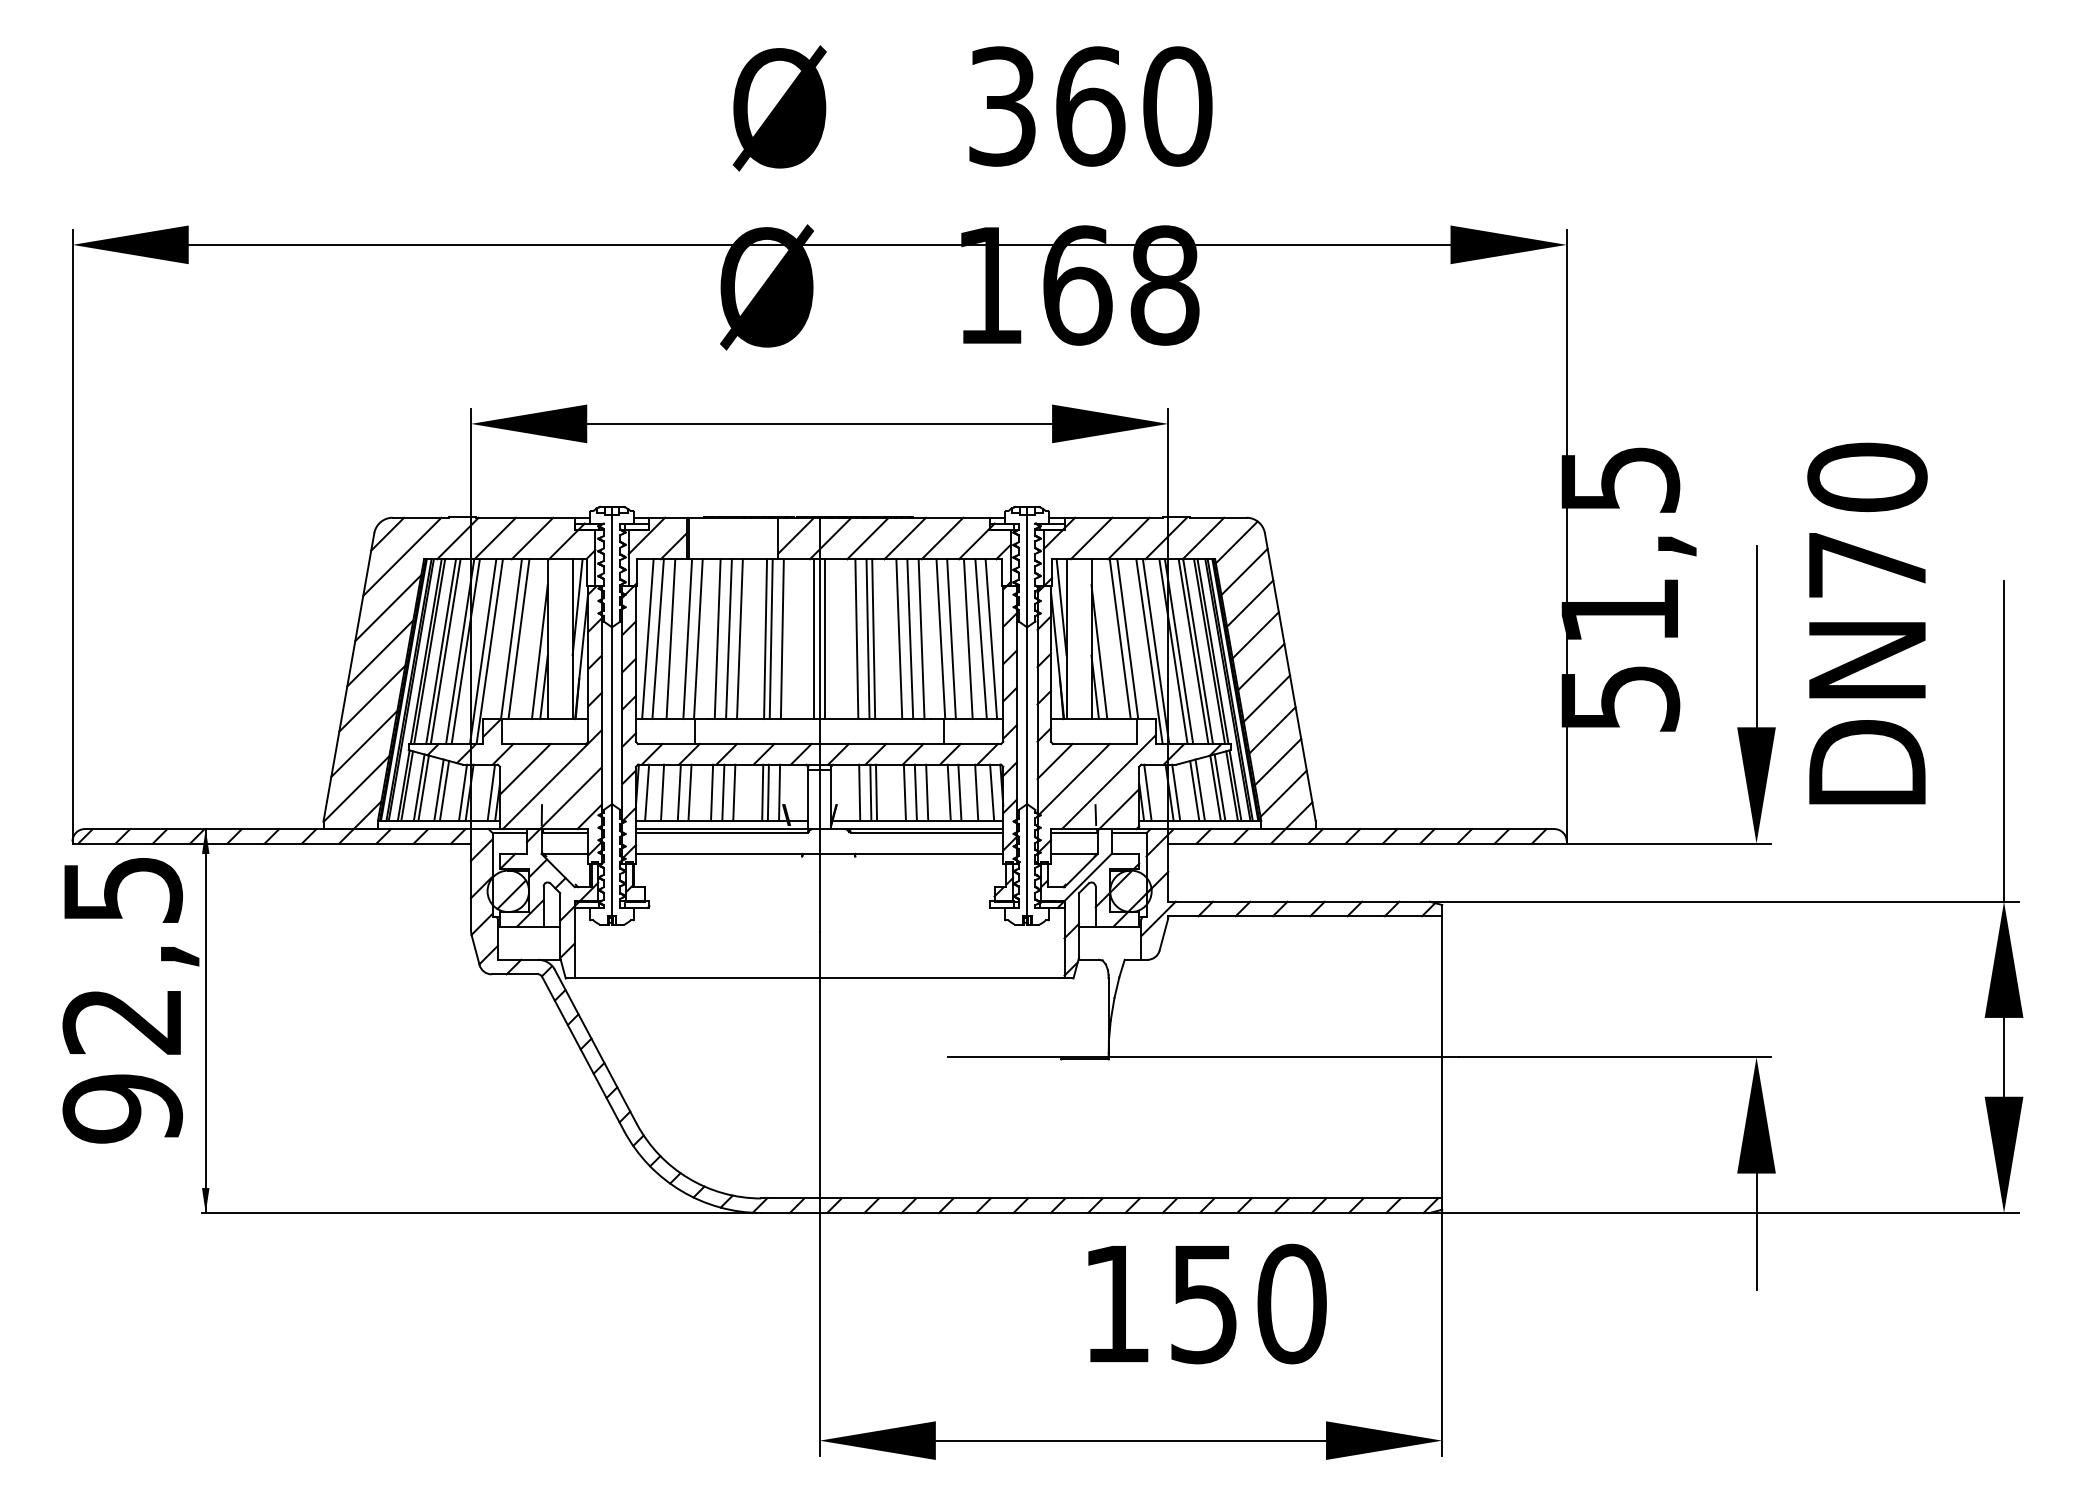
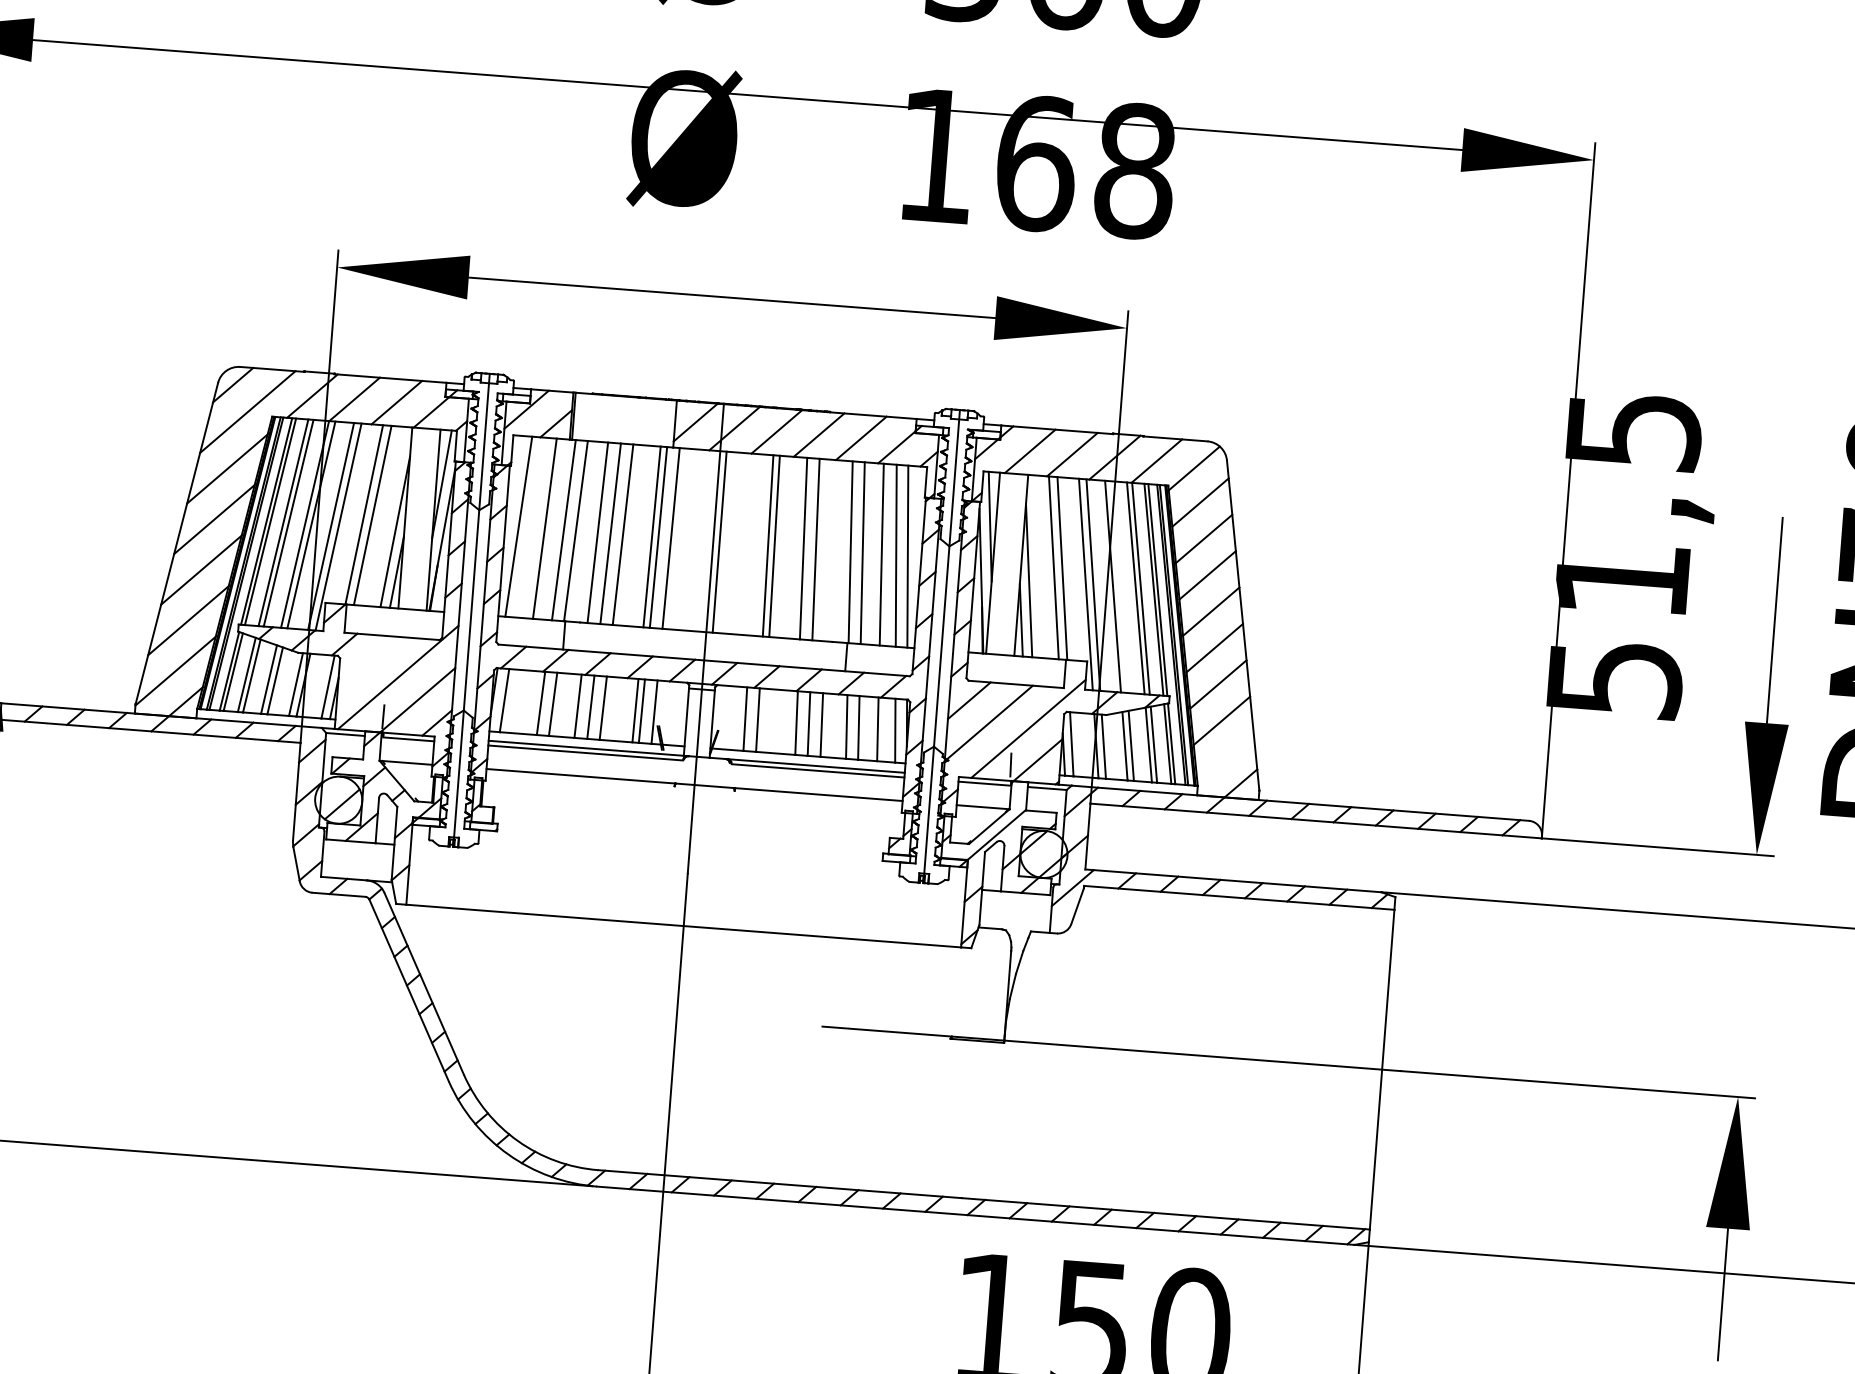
line: (657, 639) -> (529, 527), removed
line: (814, 639) -> (707, 541), removed
line: (856, 639) -> (755, 545), removed
line: (921, 639) -> (828, 550), removed
line: (1178, 651) -> (1118, 586), removed
line: (525, 768) -> (368, 662), removed
line: (662, 792) -> (521, 701), removed
line: (876, 792) -> (764, 720), removed
line: (1283, 793) -> (1225, 756), removed

